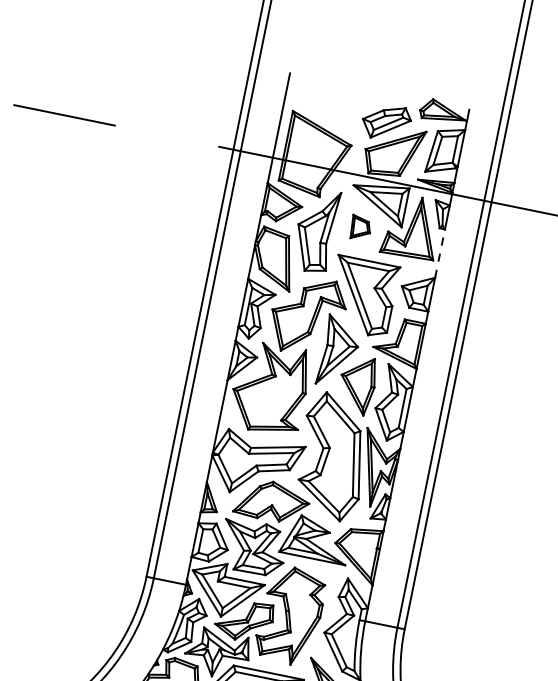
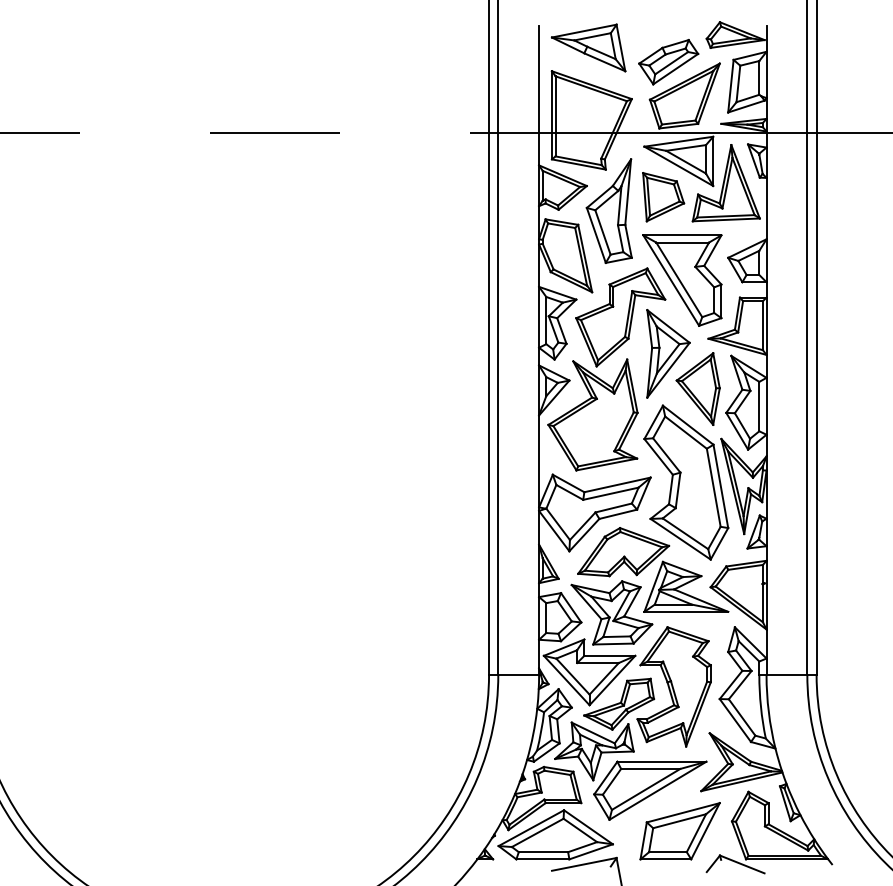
part: (325, 98) -> (588, 47), added
part: (360, 228) -> (663, 197), size x1.67
line: (440, 253) -> (766, 208), dashed -> solid

